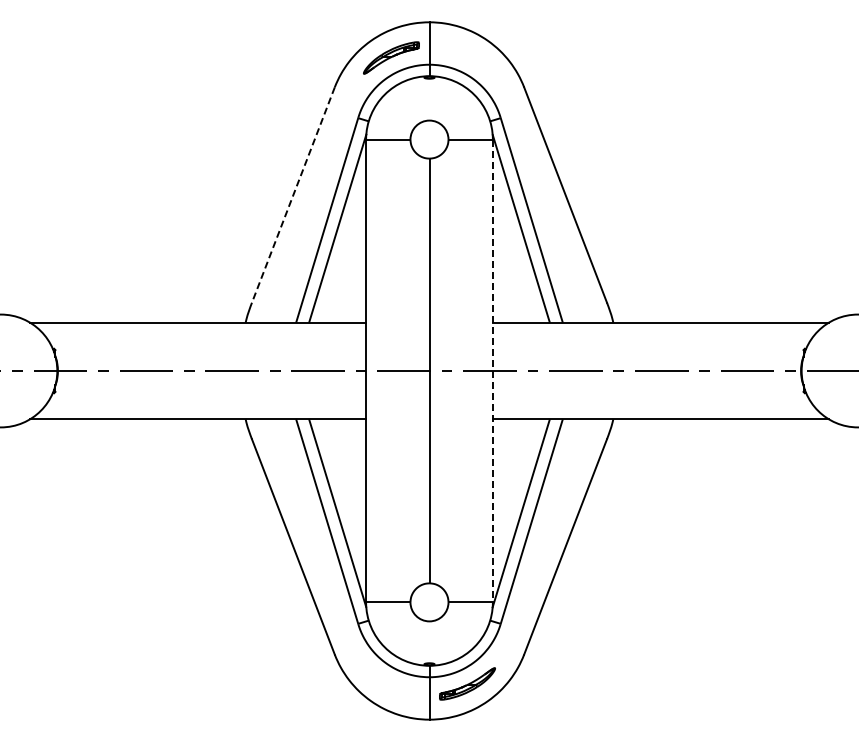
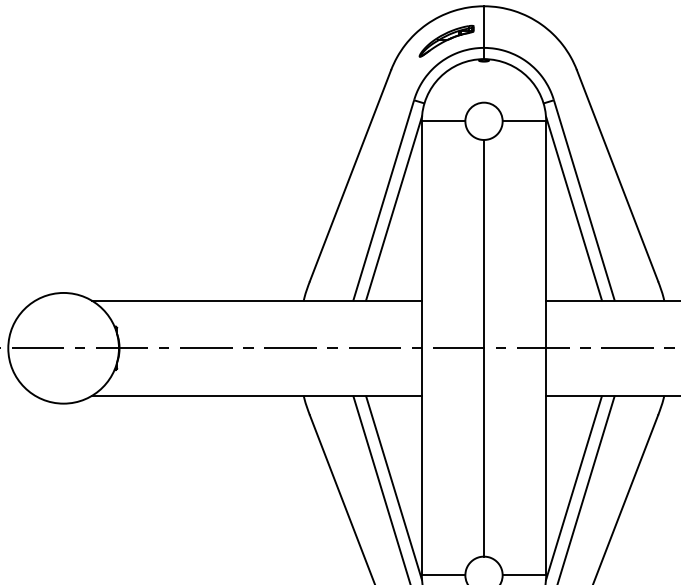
line: (293, 195) -> (350, 176), dashed -> solid
line: (492, 371) -> (545, 348), dashed -> solid

